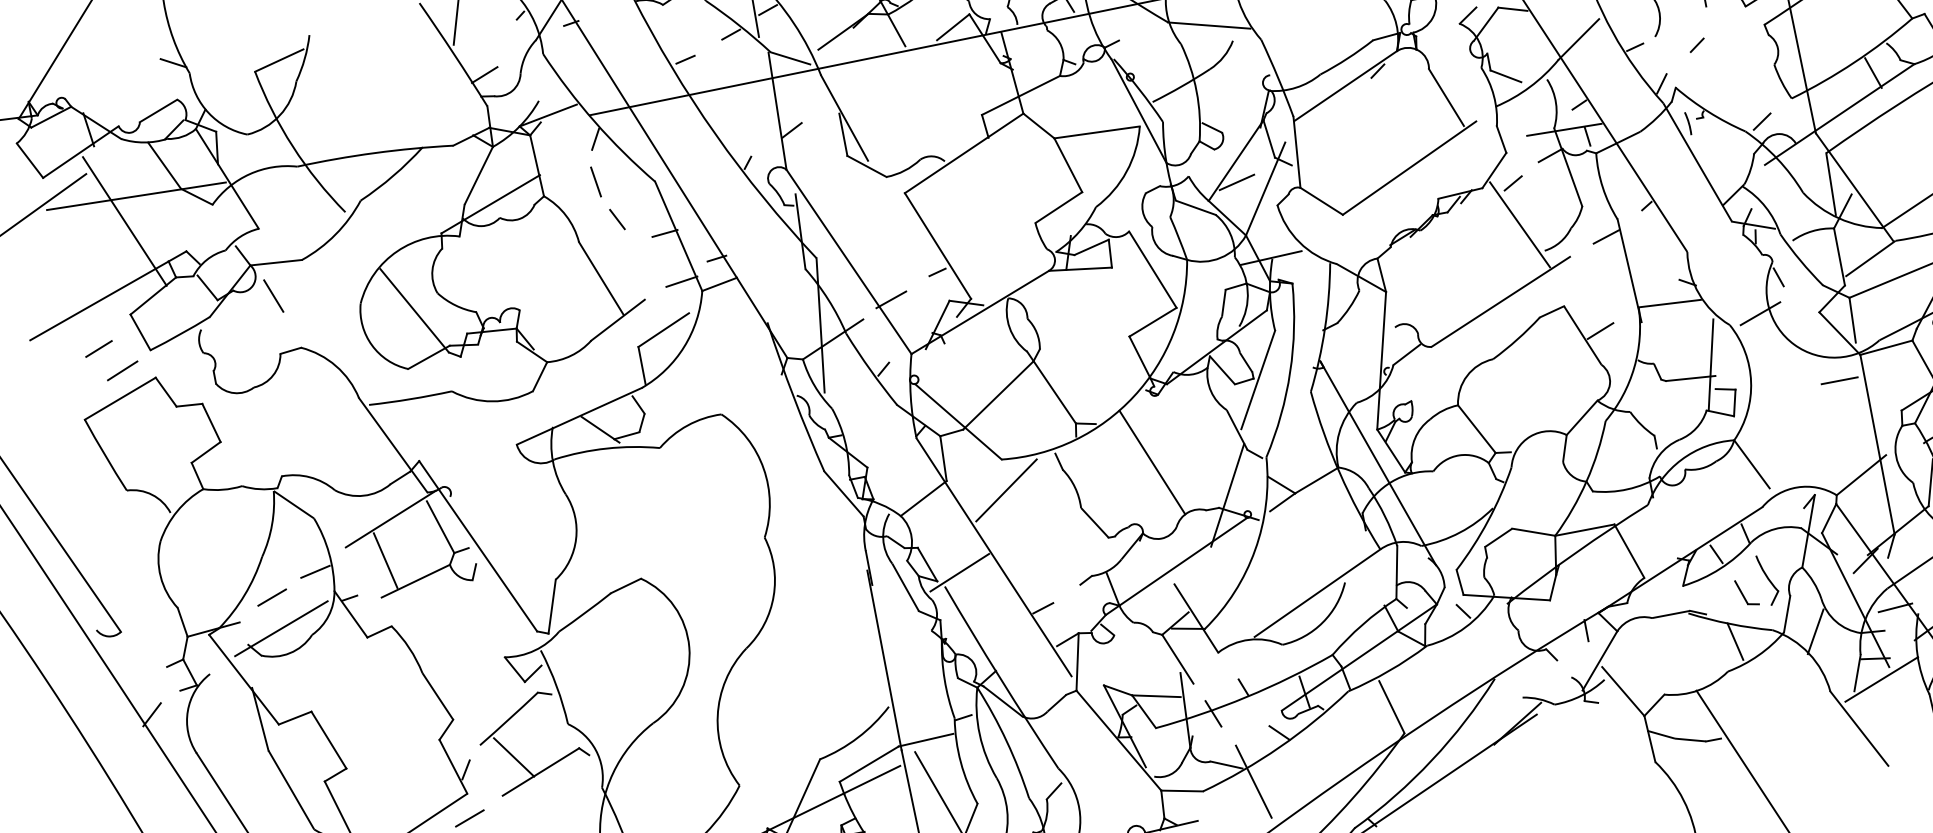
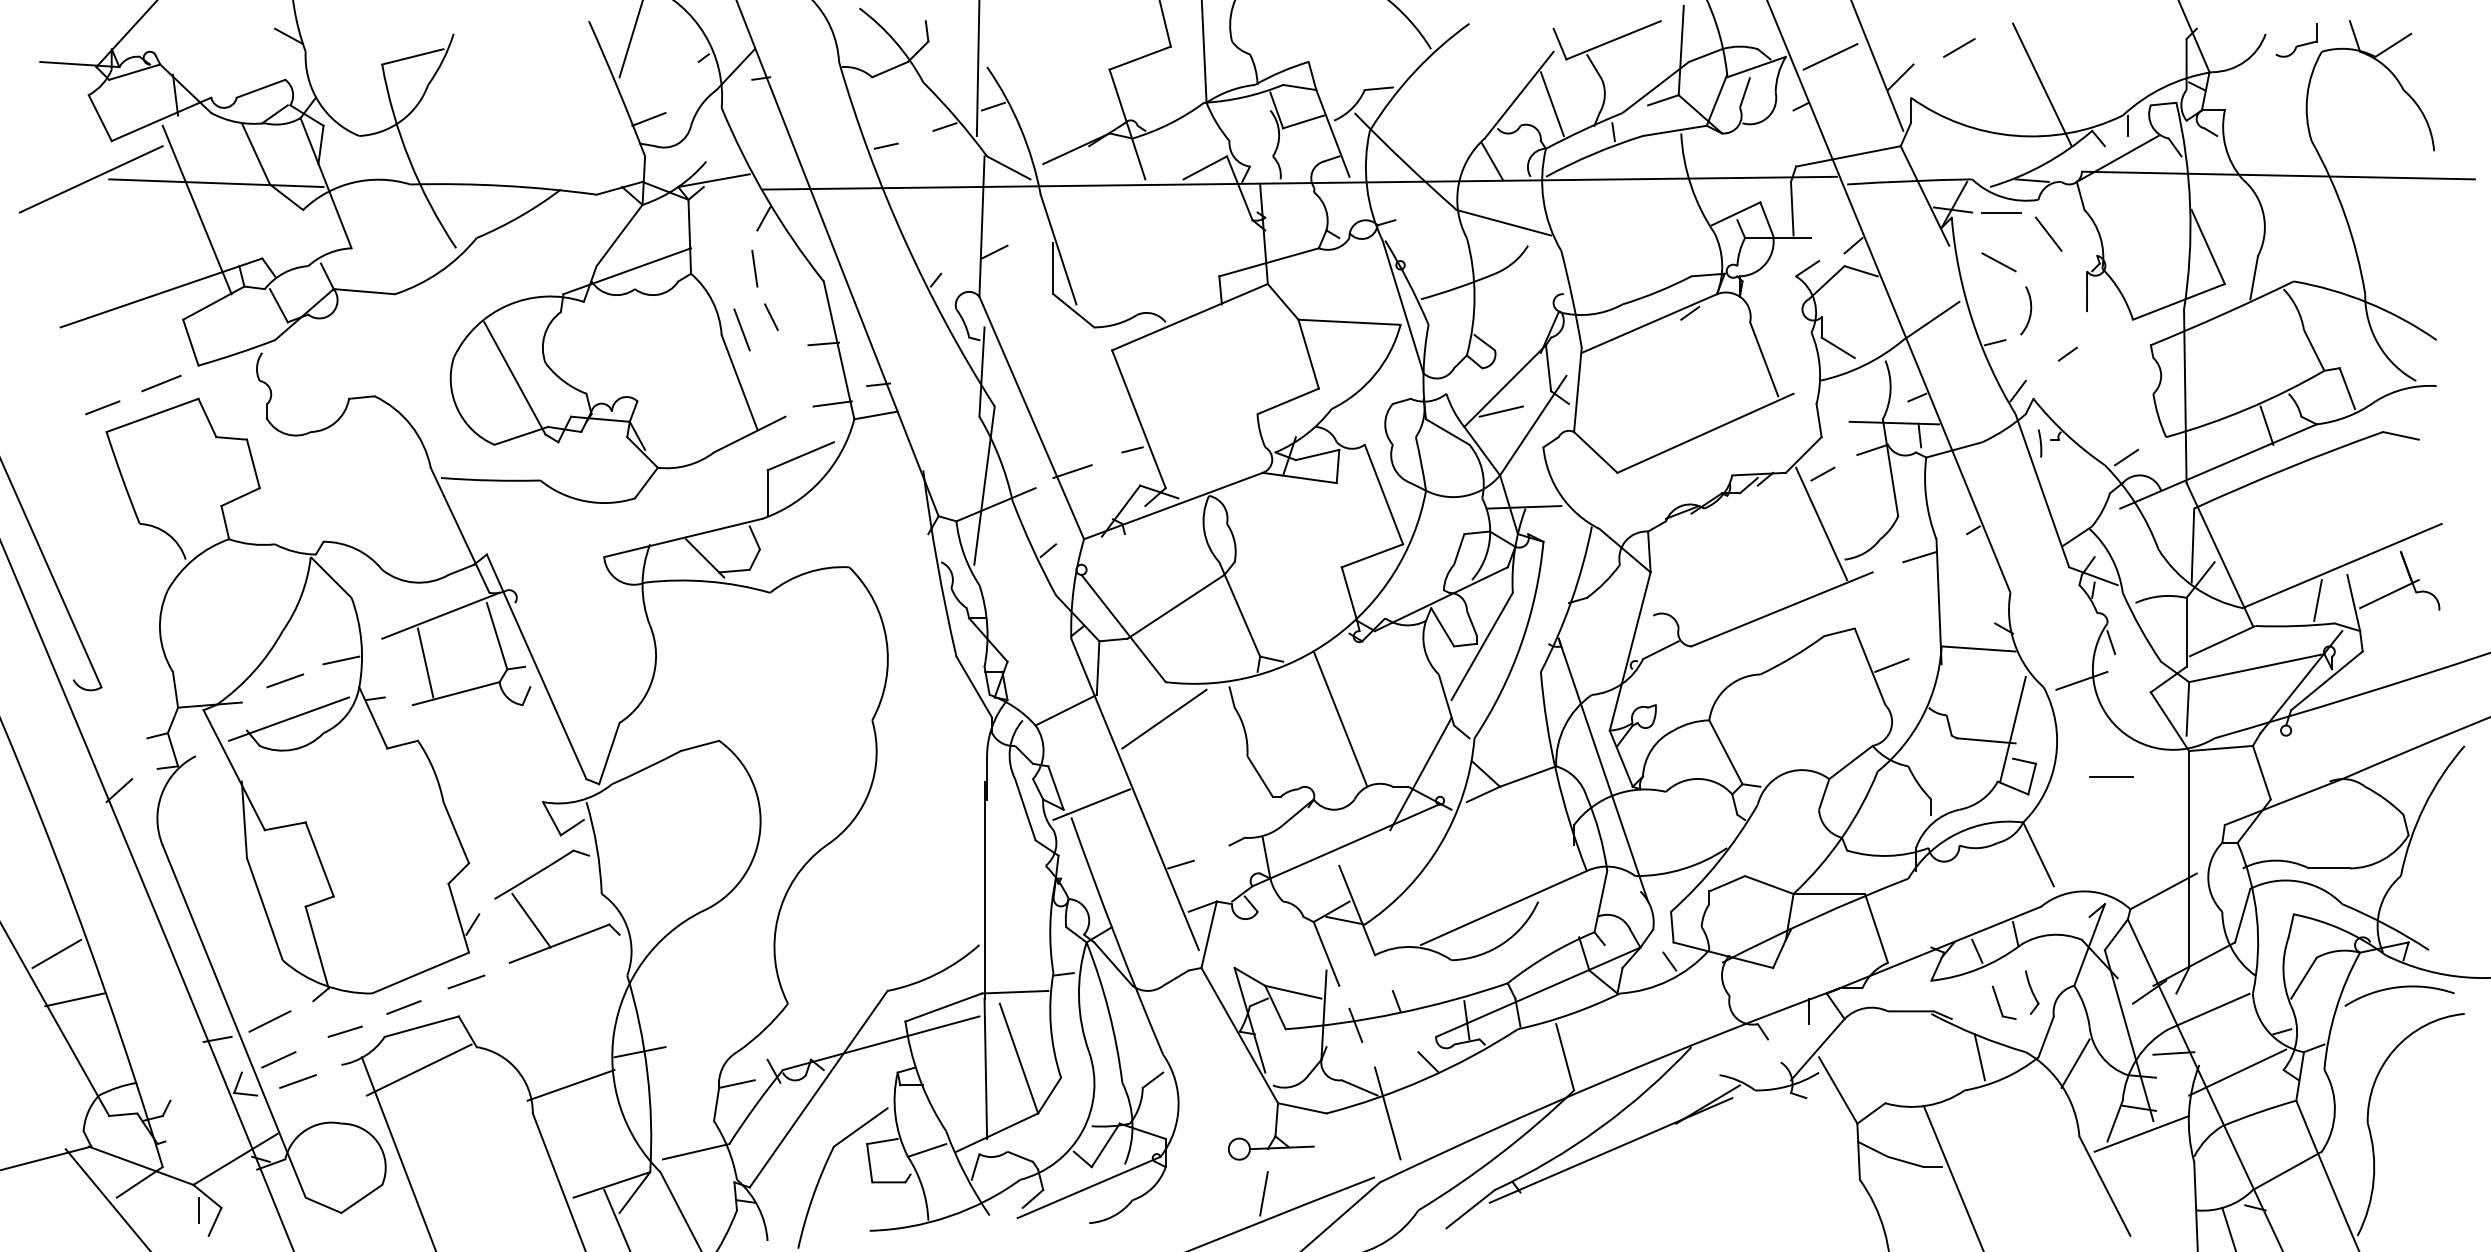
line: (273, 295) -> (741, 329), moved
line: (98, 348) -> (102, 407), moved
line: (1839, 380) -> (2111, 776), moved
part: (1768, 579) -> (2032, 992), size x0.71

